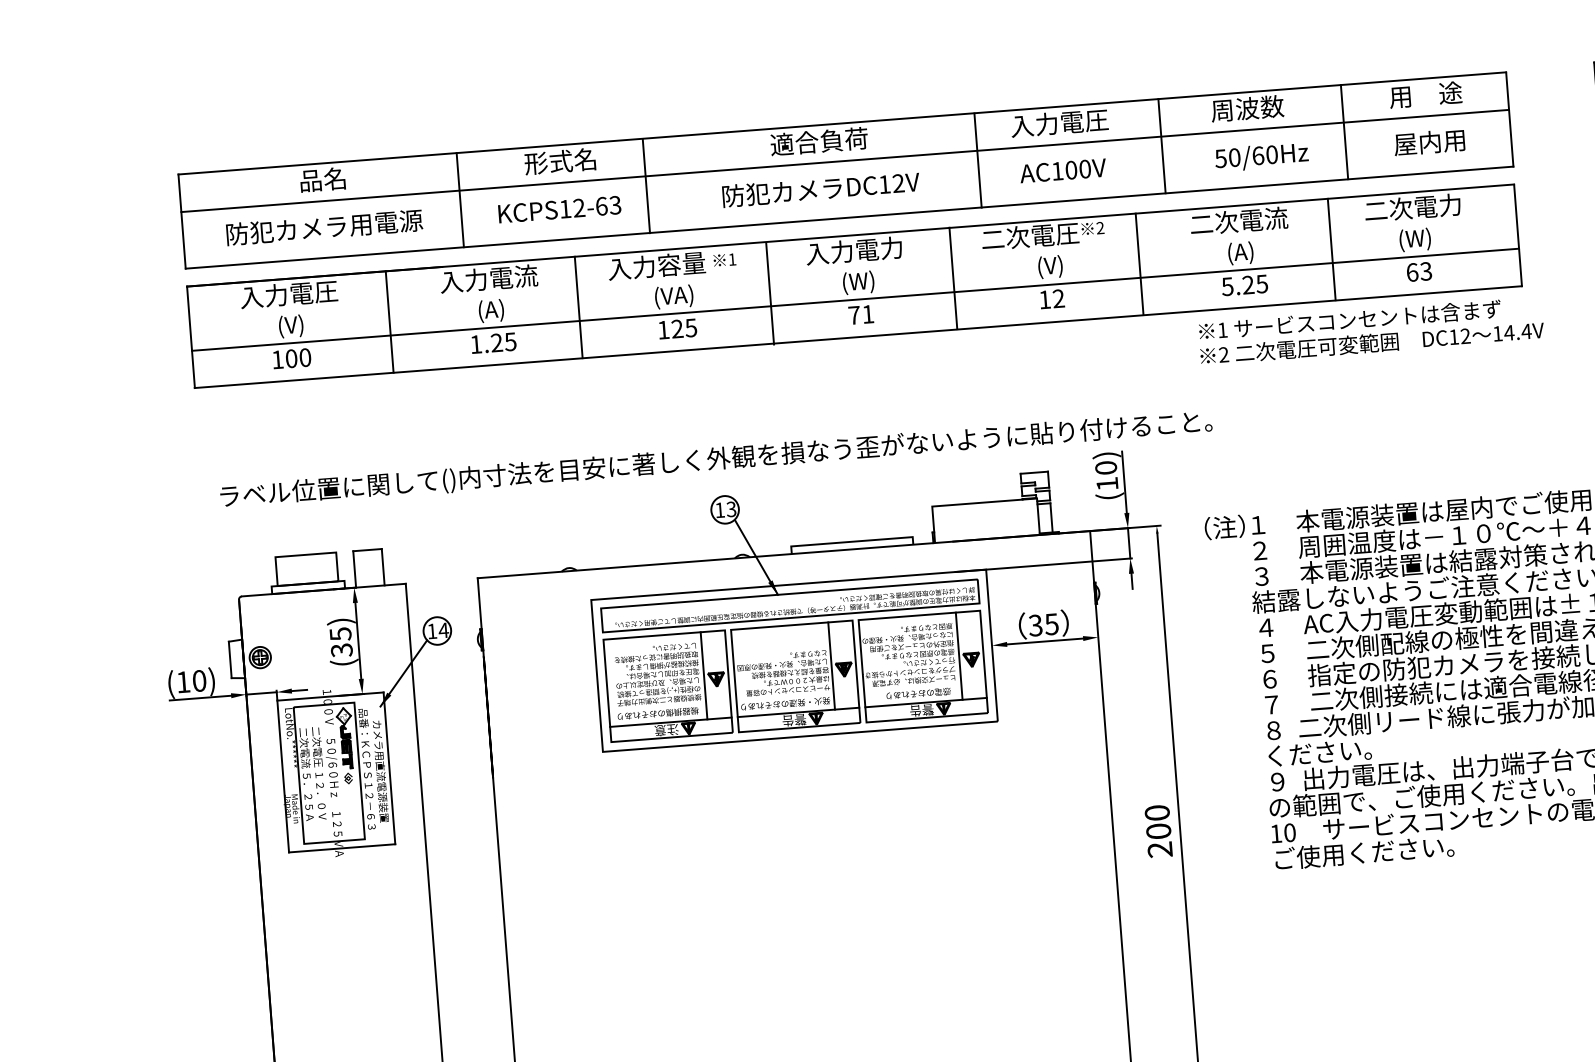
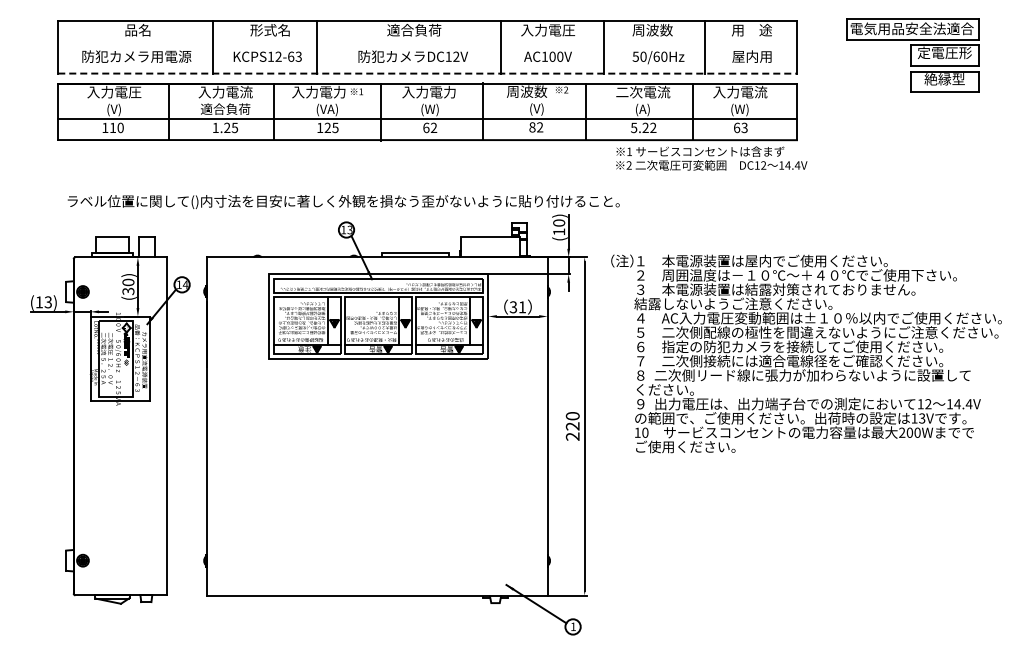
line: (844, 161) -> (427, 42), removed
text: (1413, 206) -> (740, 91), 二次電力 -> 入力電流
line: (848, 217) -> (427, 73), solid -> dashed
text: (1029, 236) -> (526, 91), 二次電圧 -> 周波数
text: (680, 264) -> (332, 92), 入力容量 -> 入力電力
text: (1262, 283) -> (653, 127), 5.25 -> 5.22
text: (1045, 299) -> (532, 127), 12 -> 82
text: (491, 310) -> (225, 109), (A) -> 適合負荷
text: (861, 314) -> (430, 127), 71 -> 62
text: (292, 357) -> (113, 127), 100 -> 110
text: (1051, 624) -> (522, 307), 35 -> 31
text: (340, 634) -> (128, 282), (35) -> (30)
text: (198, 681) -> (47, 302), (10) -> (13)
text: (1158, 831) -> (572, 426), 200 -> 220

